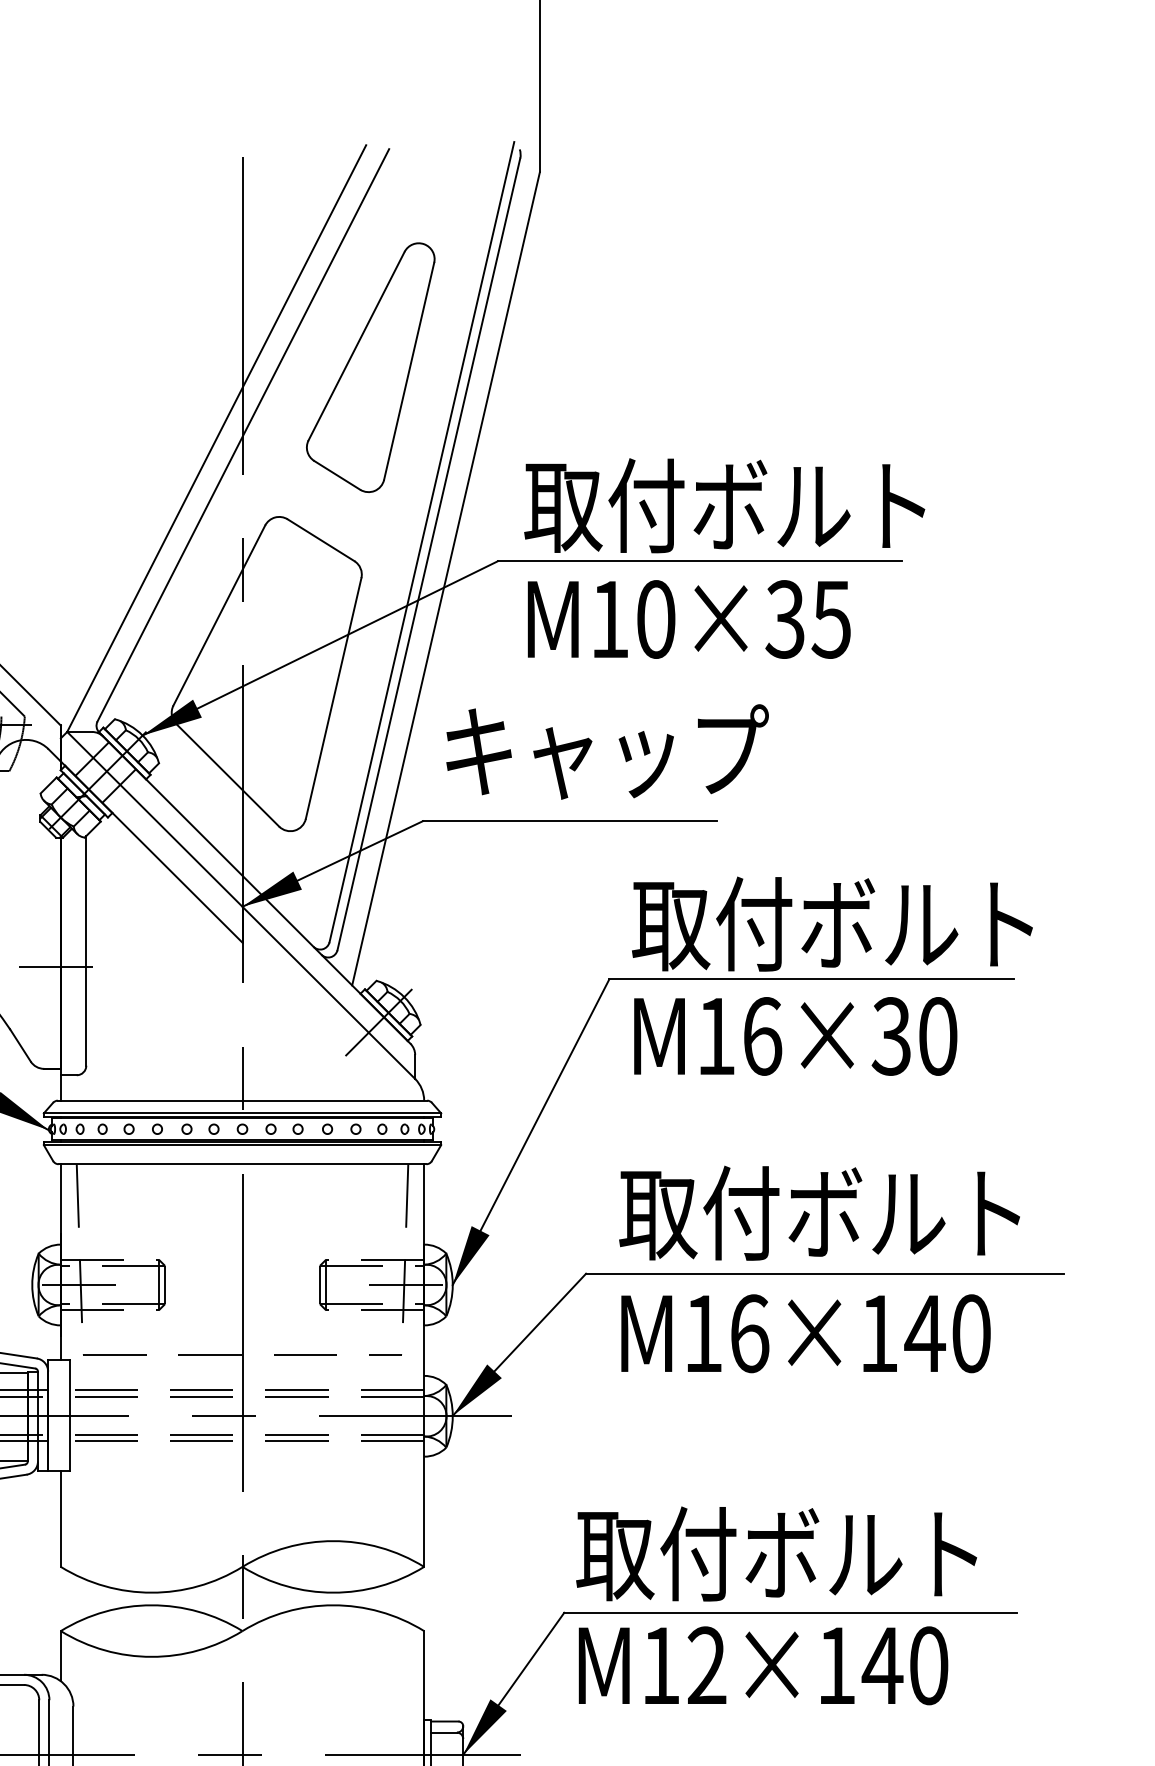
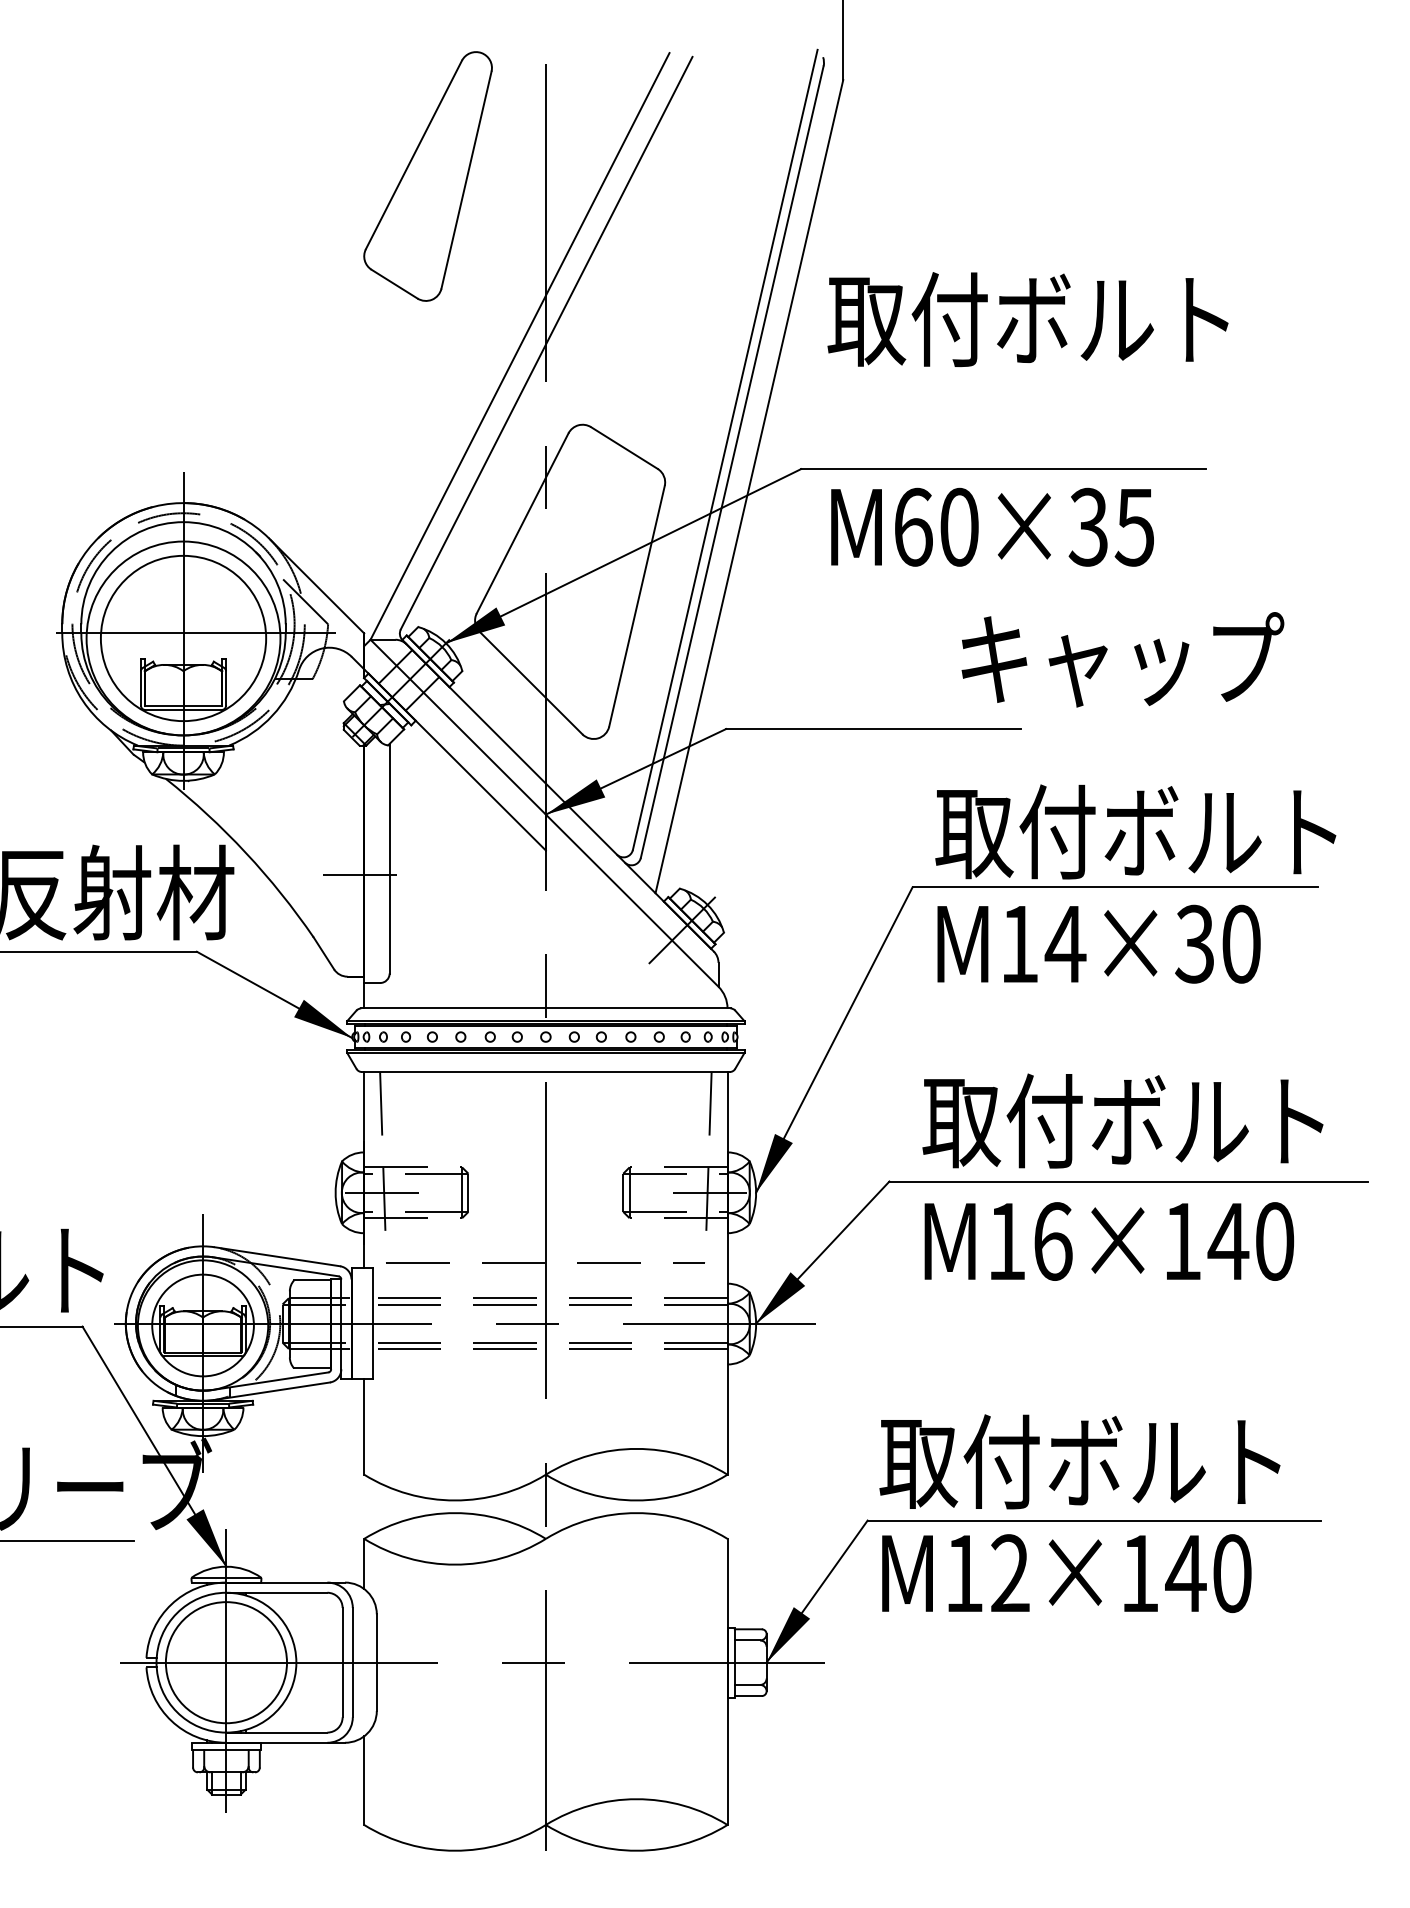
part: (370, 367) -> (427, 176), moved
text: (724, 505) -> (1027, 319), moved
text: (610, 618) -> (913, 526), M10×35 -> M60×35
text: (607, 751) -> (1122, 659), moved
text: (762, 1035) -> (1065, 943), M16×30 -> M14×30

